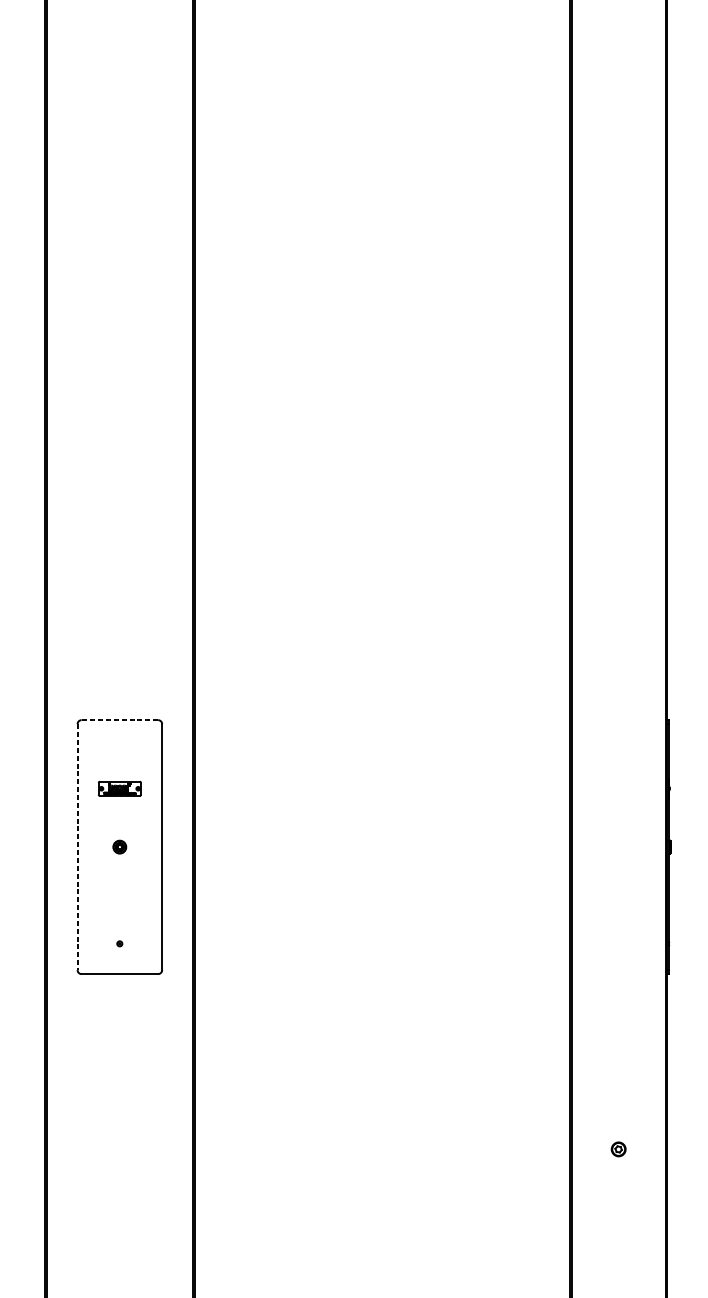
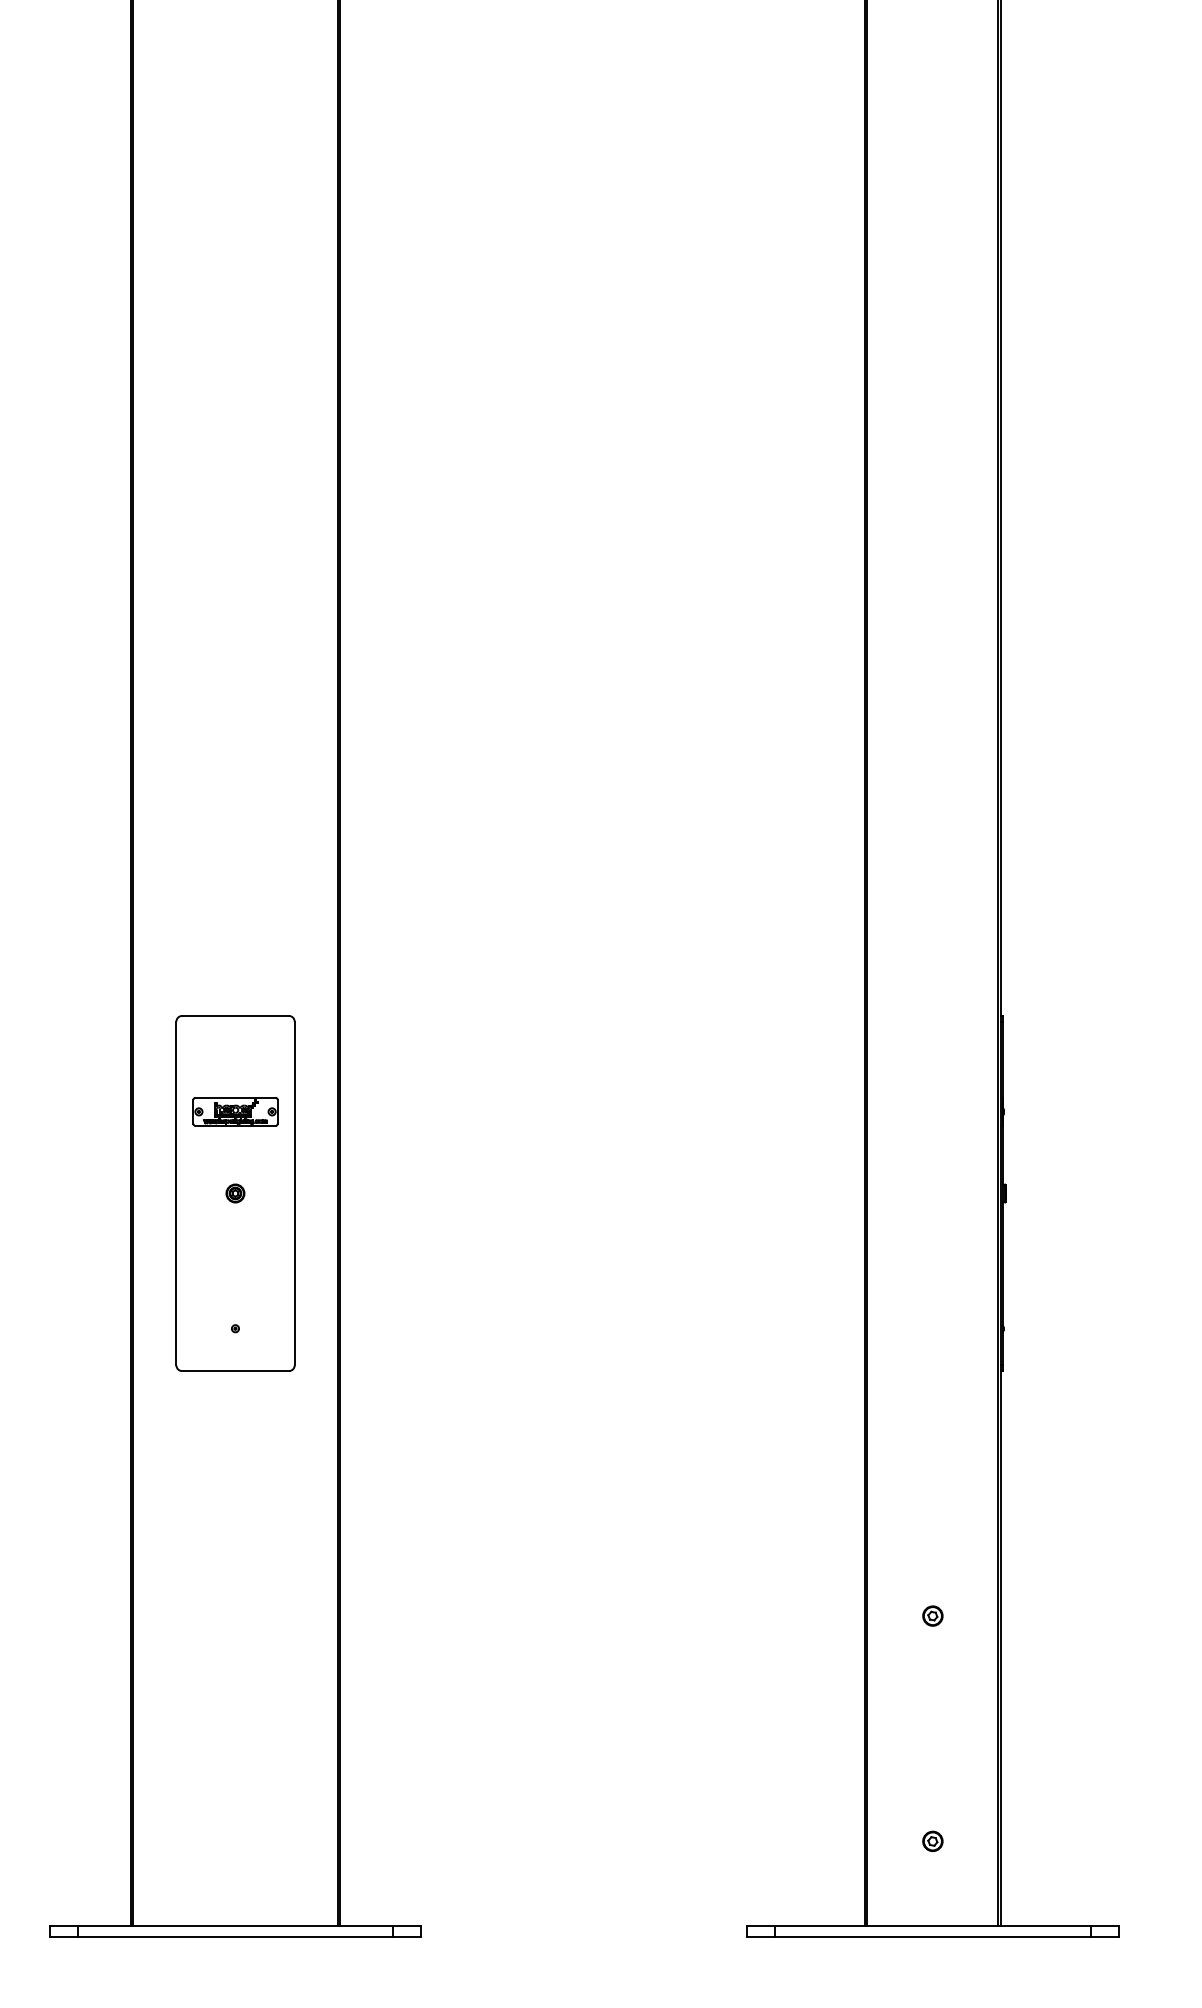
line: (119, 720) -> (235, 1016), dashed -> solid
part: (119, 788) -> (235, 1111), size x1.43
line: (77, 847) -> (176, 1193), dashed -> solid

